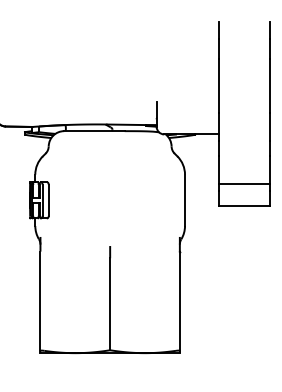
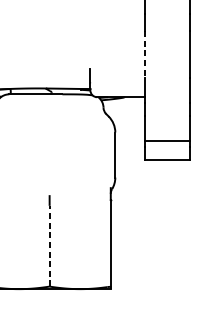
line: (218, 86) -> (144, 55), solid -> dashed
line: (110, 303) -> (49, 245), solid -> dashed

